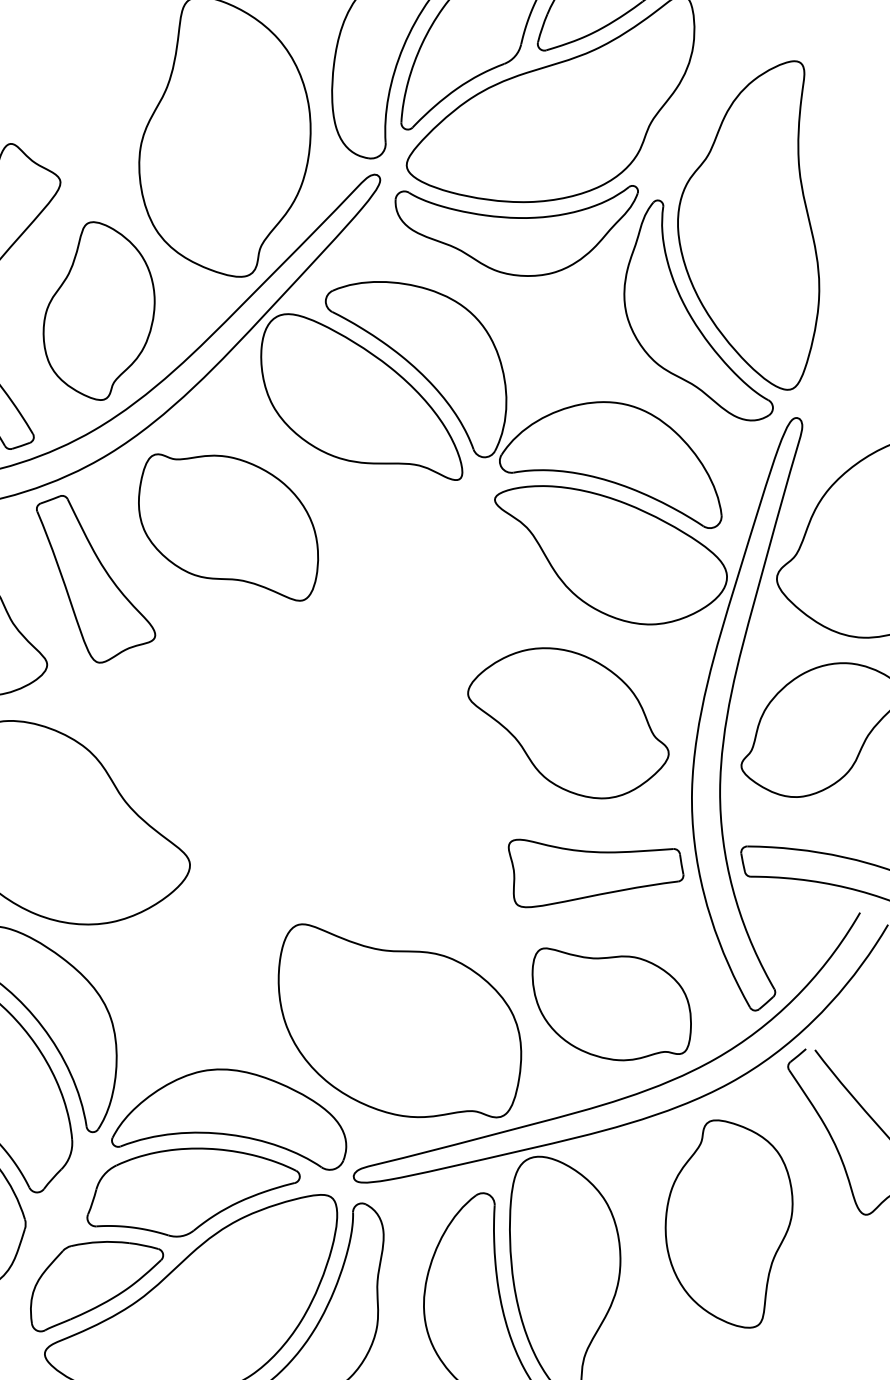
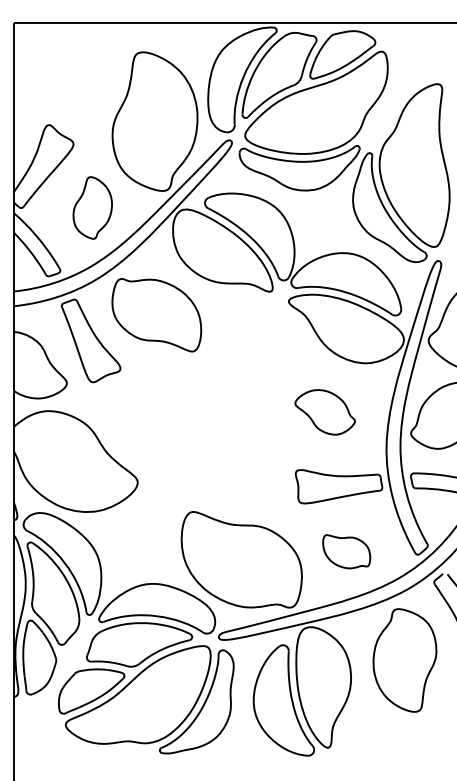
part: (98, 310) -> (92, 207), size x0.7
part: (566, 723) -> (324, 412), size x0.6
part: (611, 1004) -> (346, 551), size x0.6

